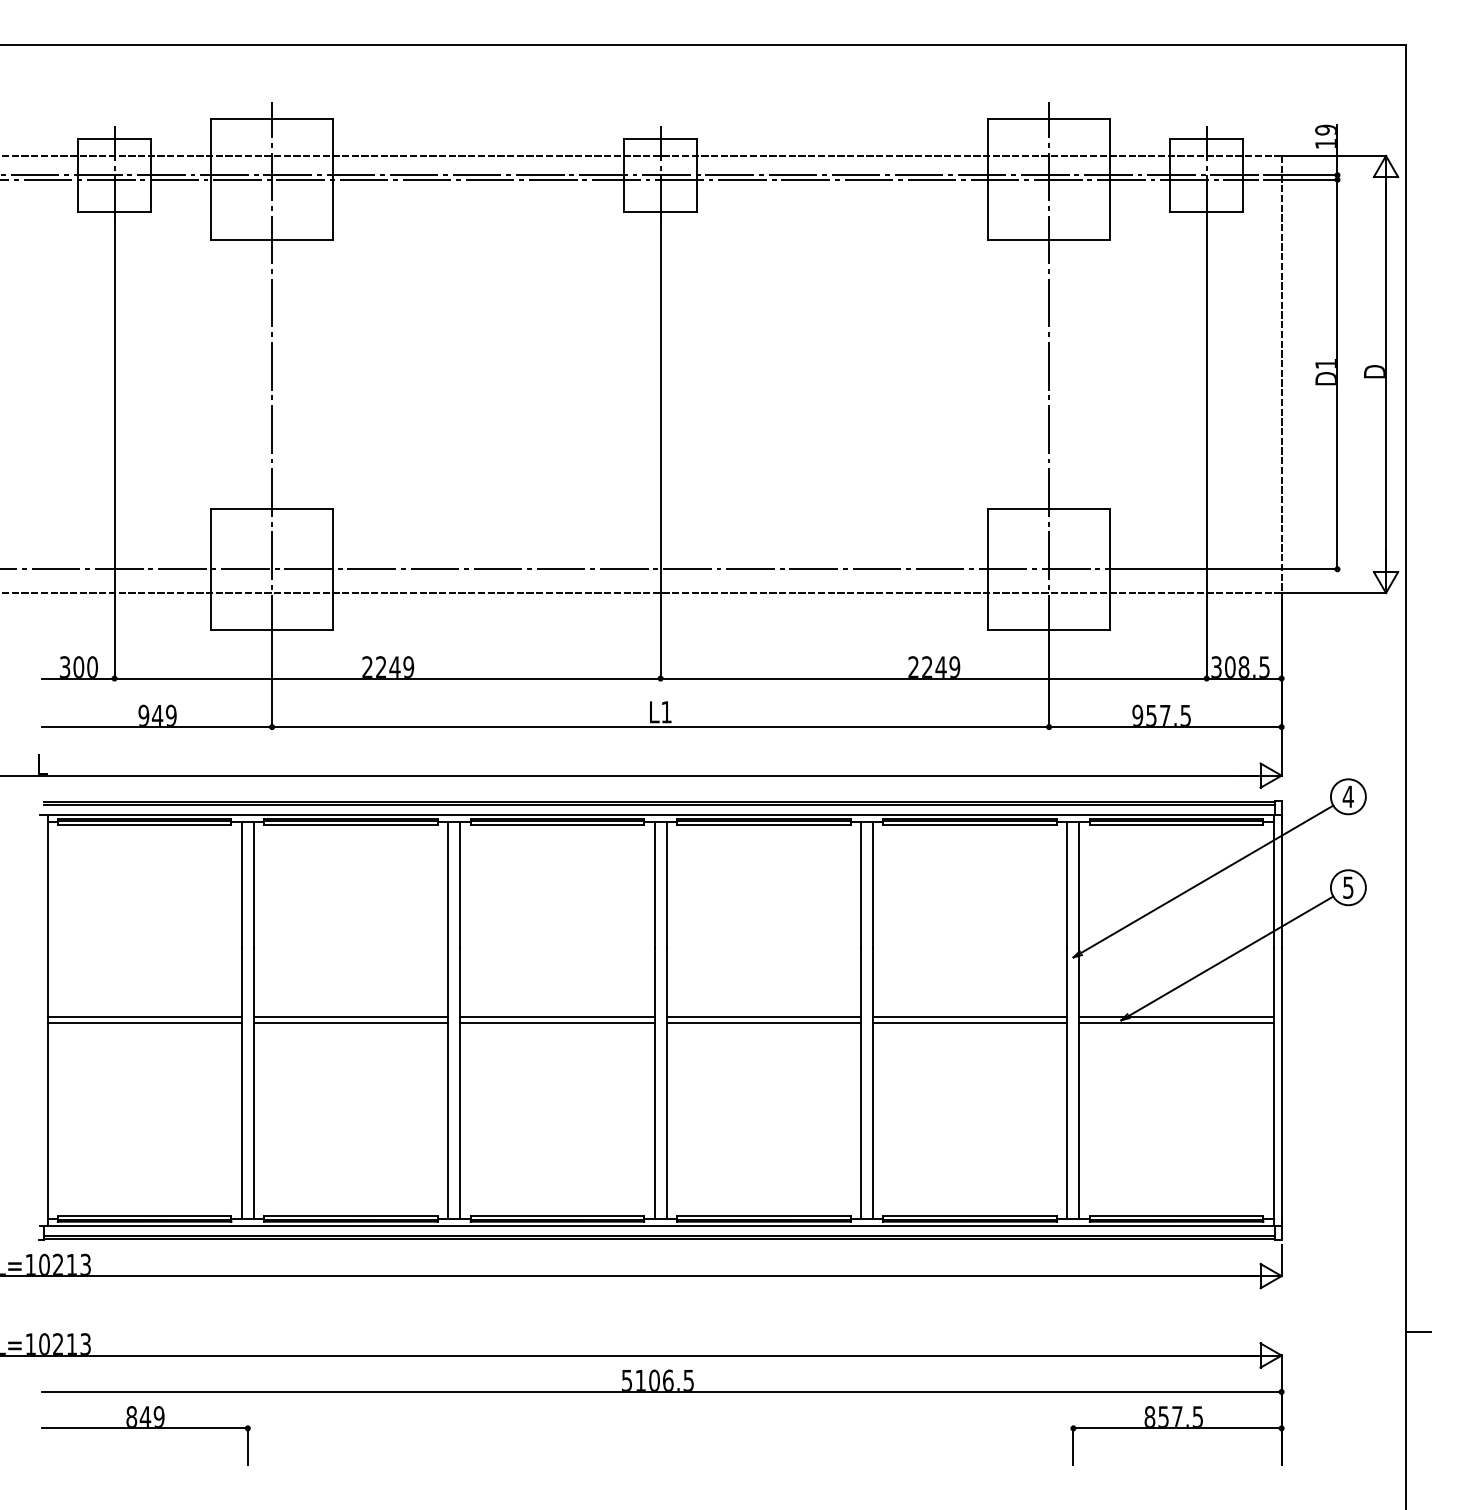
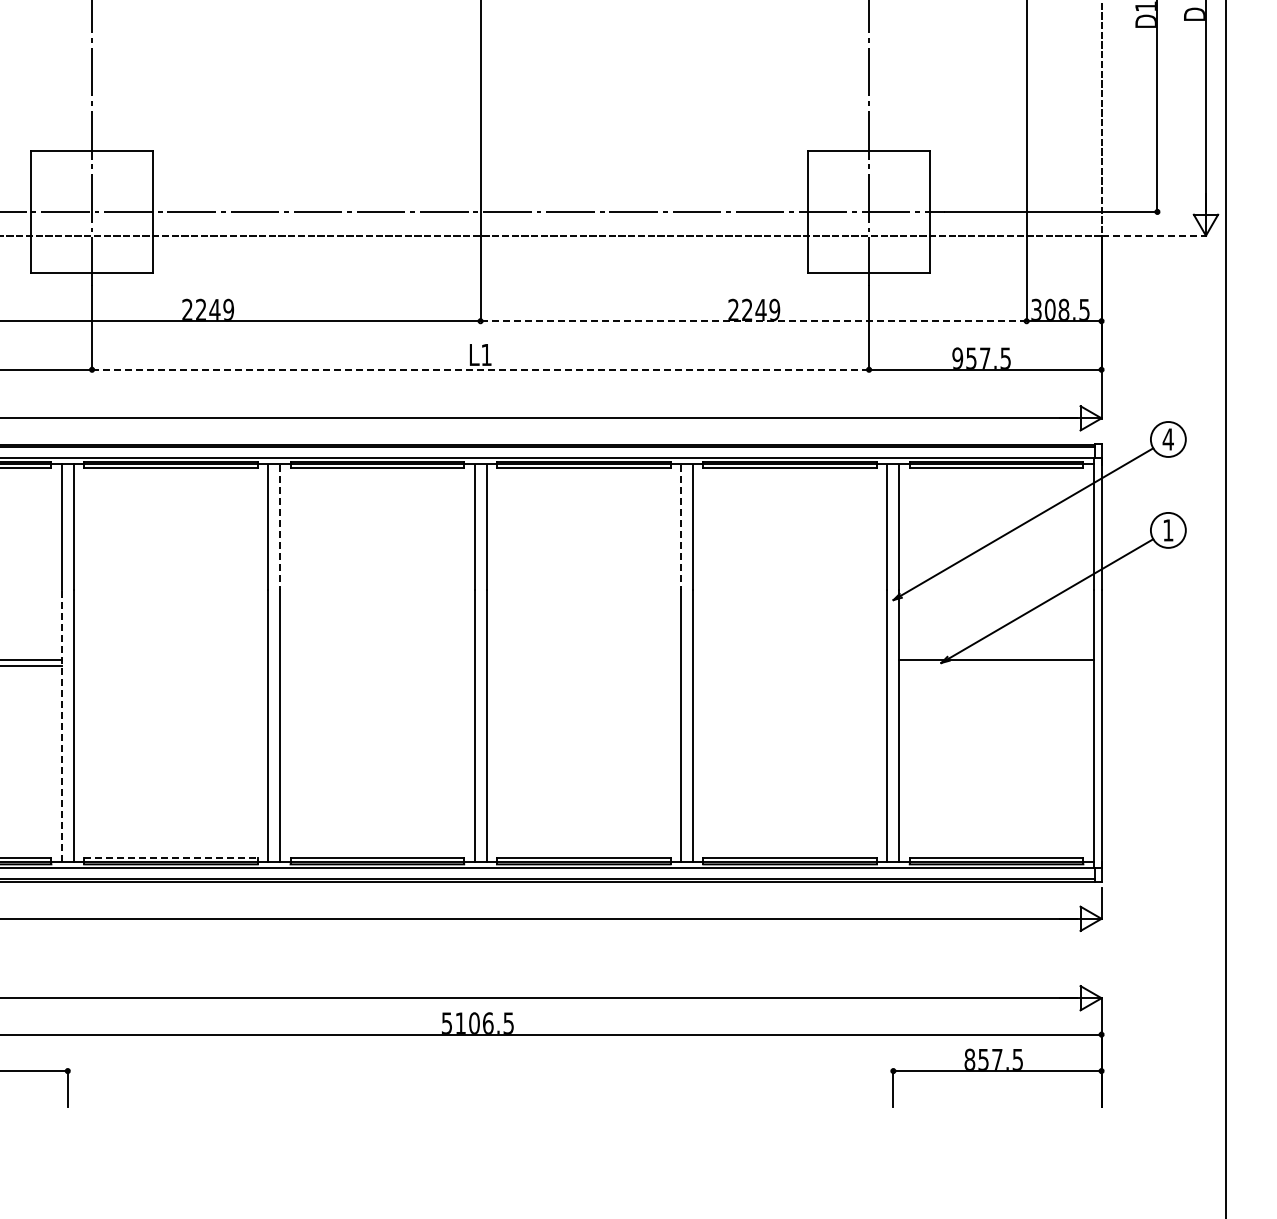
line: (1334, 593) -> (1154, 236), solid -> dashed
line: (933, 678) -> (753, 321), solid -> dashed
line: (660, 727) -> (480, 370), solid -> dashed
line: (460, 884) -> (280, 527), solid -> dashed
line: (860, 884) -> (680, 527), solid -> dashed
text: (1348, 887) -> (1168, 530), 5 -> 1
line: (350, 1017) -> (170, 660), removed
line: (557, 1017) -> (377, 660), removed
line: (763, 1017) -> (583, 660), removed
line: (970, 1017) -> (790, 660), removed
line: (350, 1023) -> (170, 666), removed
line: (557, 1023) -> (377, 666), removed
line: (763, 1023) -> (583, 666), removed
line: (970, 1023) -> (790, 666), removed
line: (1176, 1023) -> (996, 666), removed
line: (241, 1083) -> (61, 726), solid -> dashed
line: (351, 1215) -> (171, 858), solid -> dashed
line: (1418, 1332) -> (1238, 975), removed

